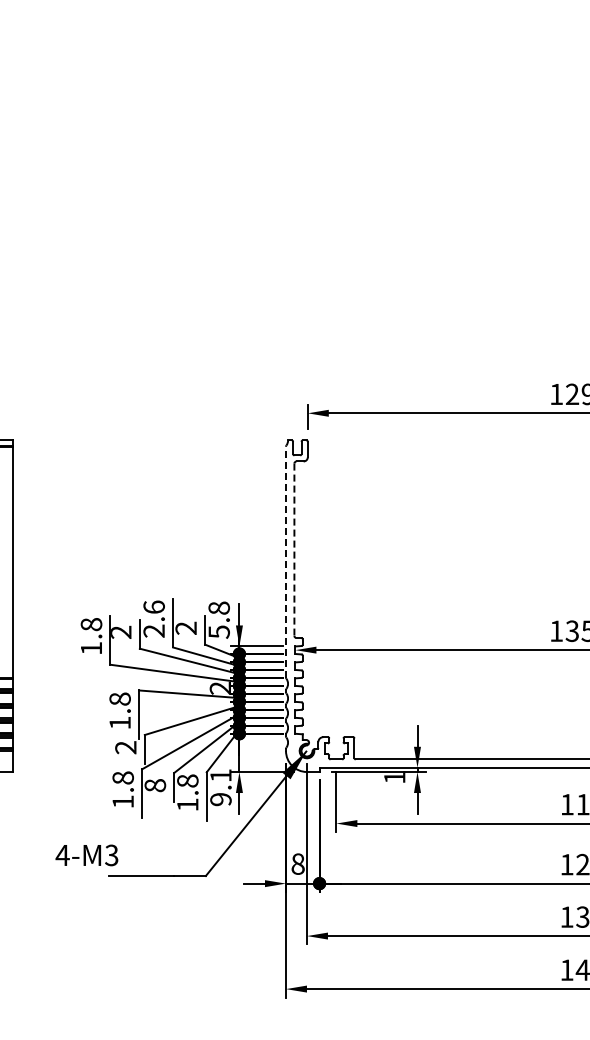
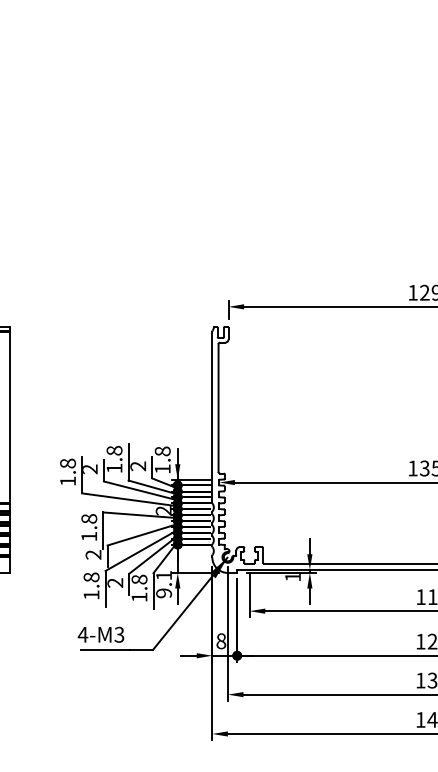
line: (294, 550) -> (218, 408), dashed -> solid
line: (286, 561) -> (212, 416), dashed -> solid
text: (153, 618) -> (114, 459), 2.6 -> 1.8
text: (218, 631) -> (162, 468), 5.8 -> 1.8
text: (155, 785) -> (115, 582), 8 -> 2
text: (86, 855) -> (100, 634), moved

